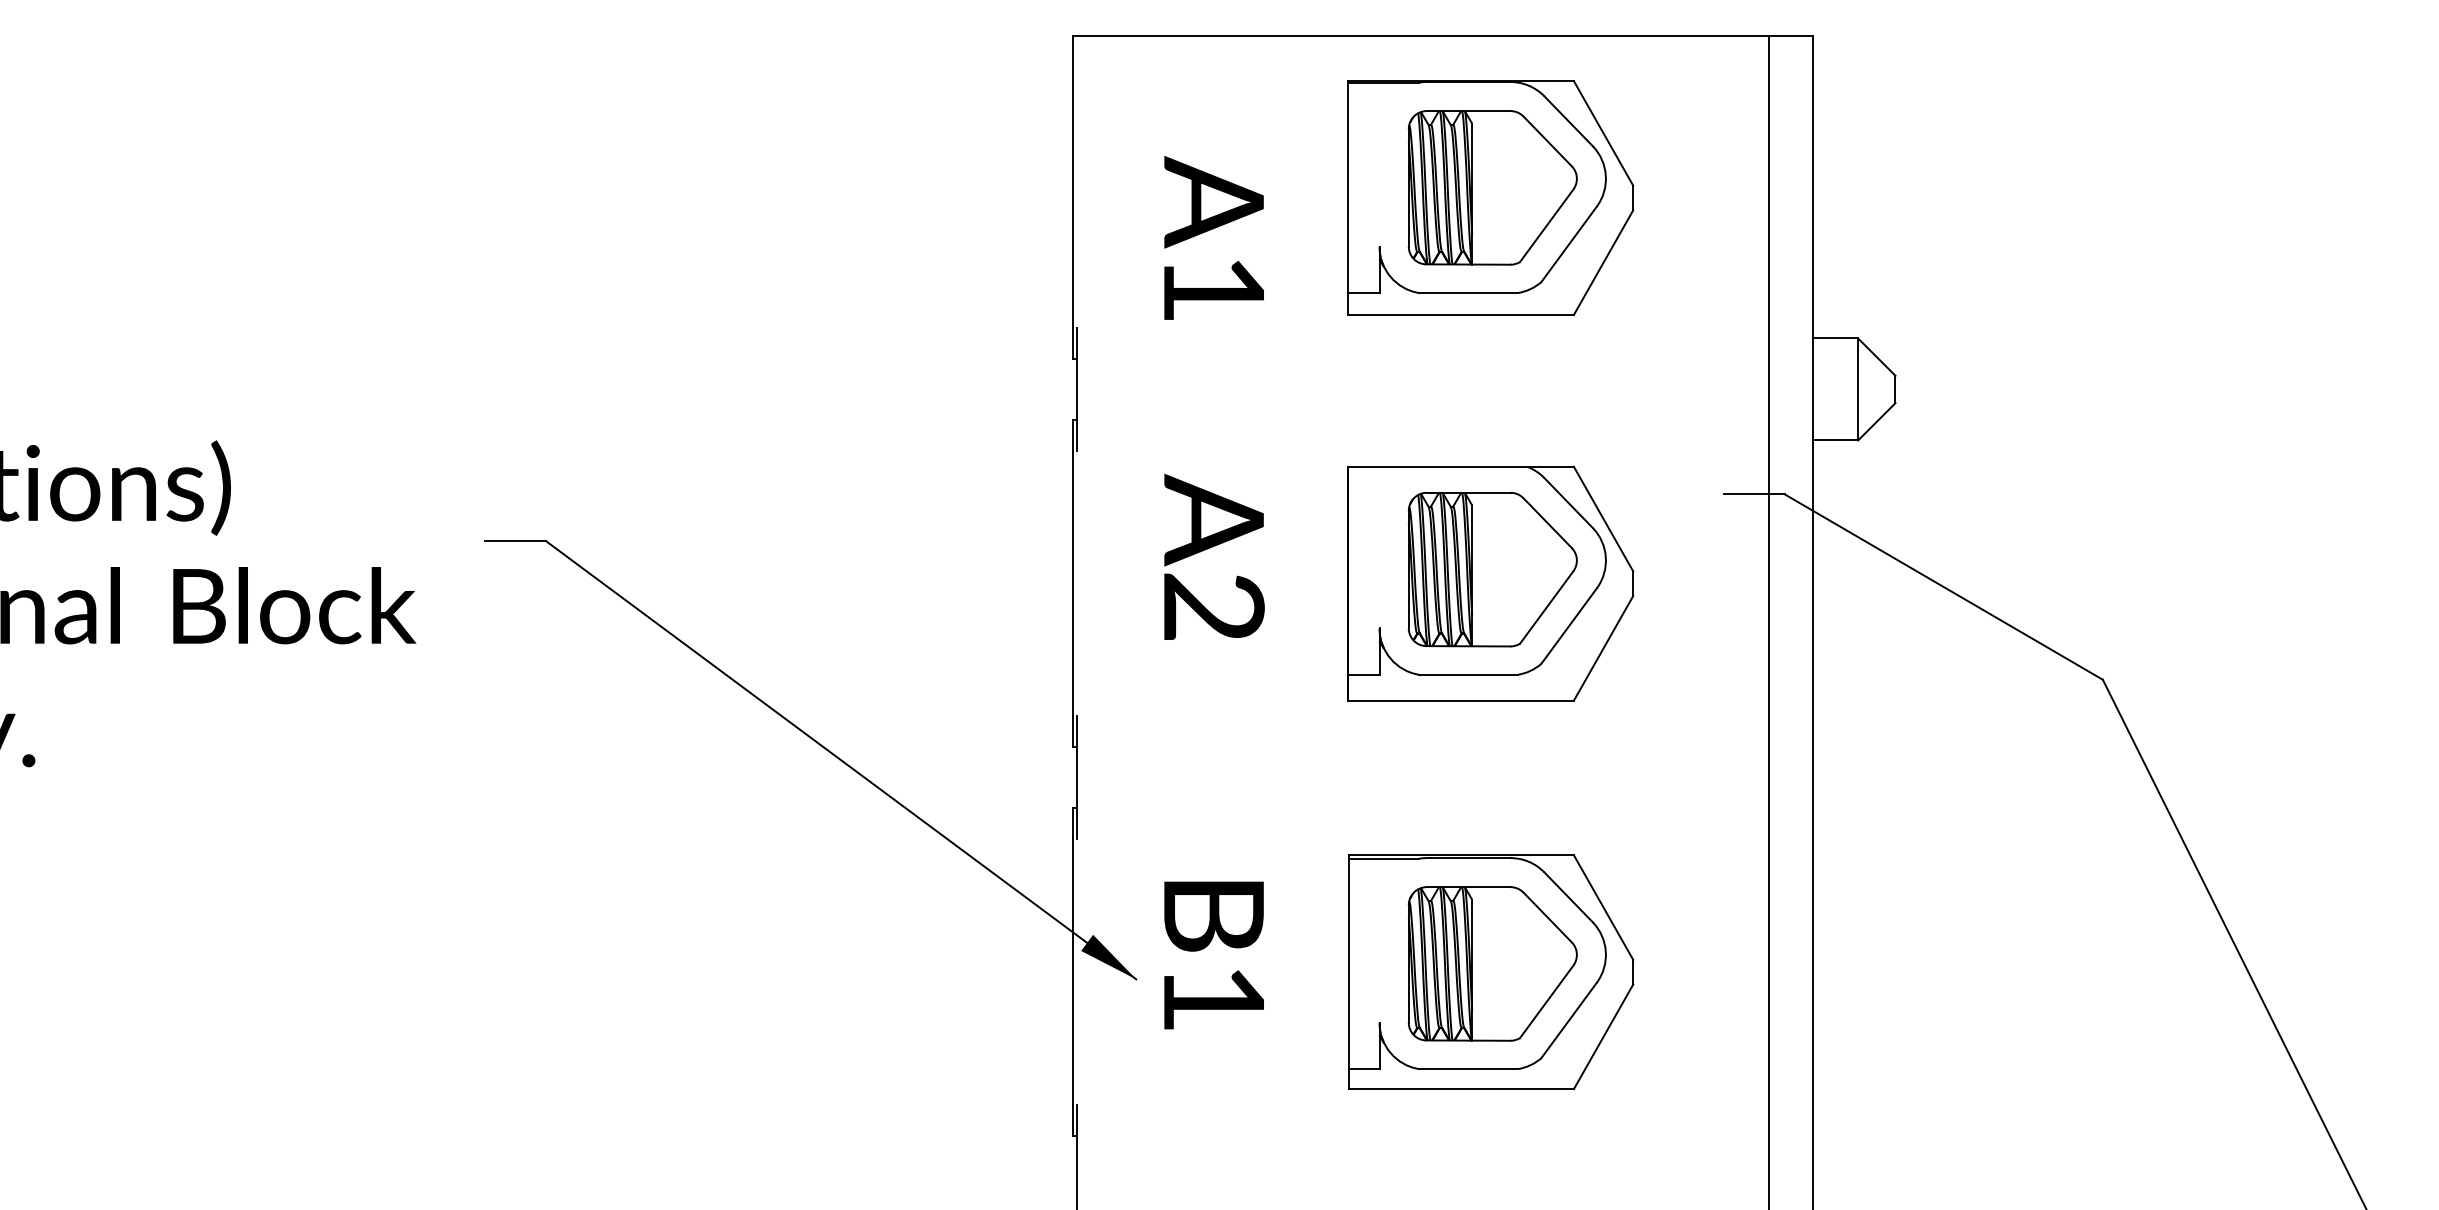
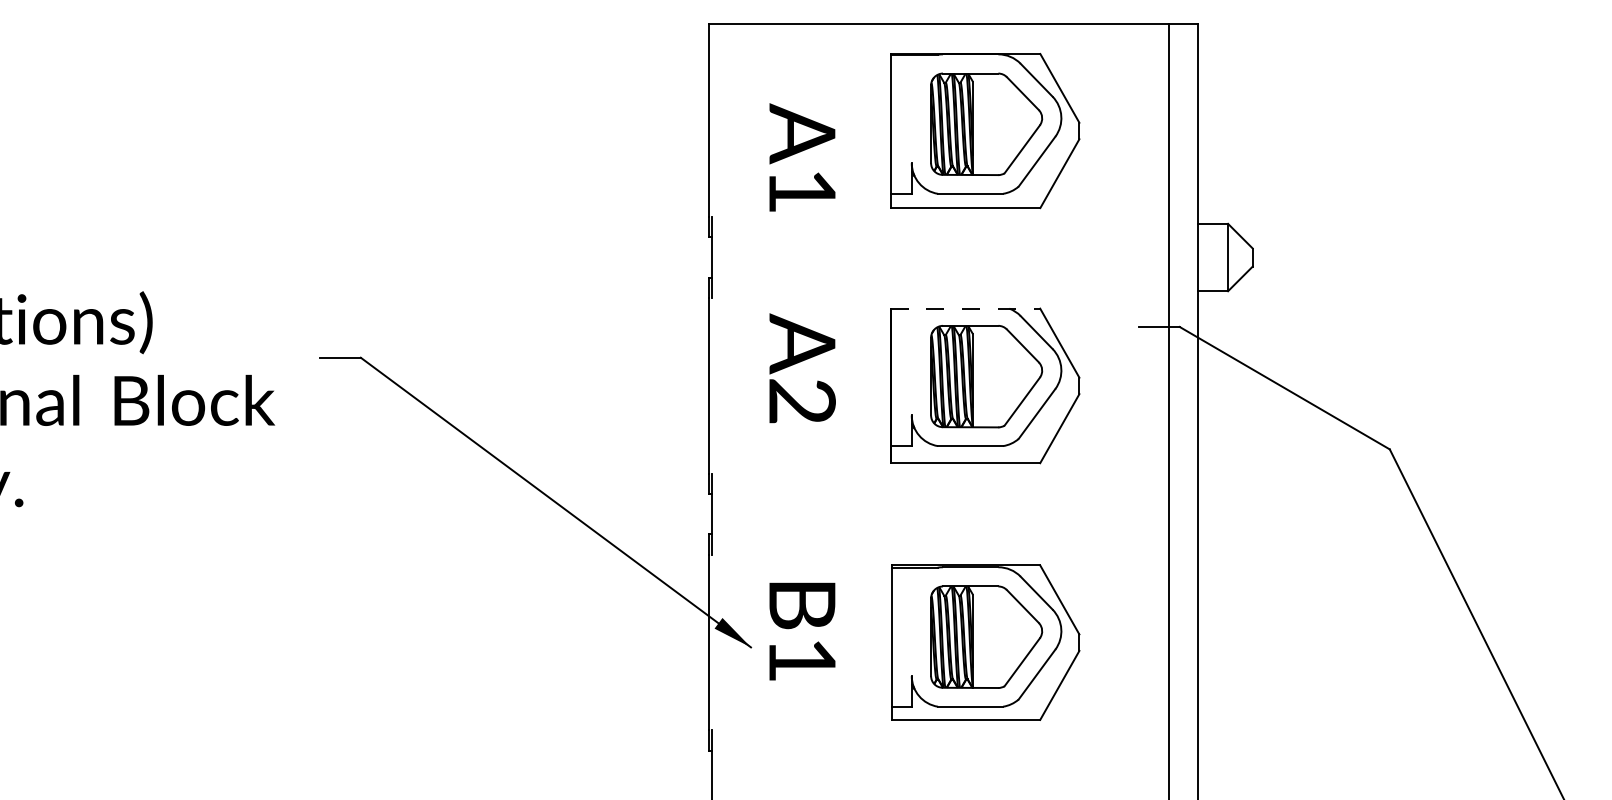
line: (1460, 466) -> (965, 308), solid -> dashed

